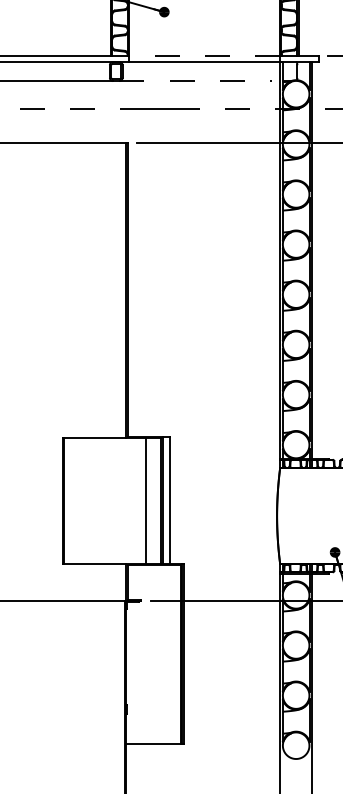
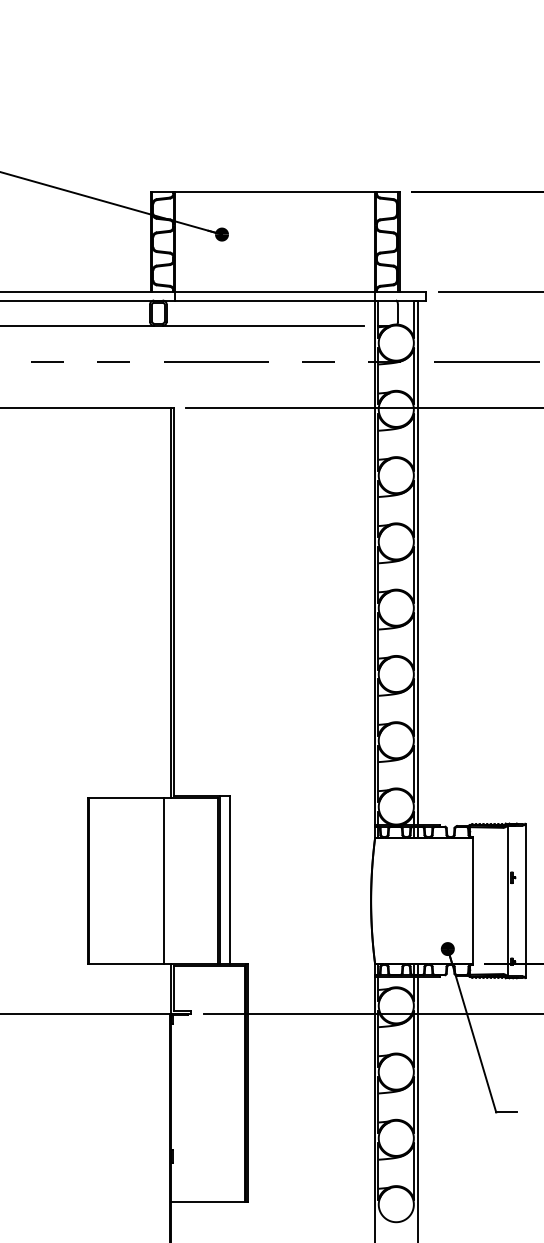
line: (204, 55) -> (275, 292), dashed -> solid
line: (195, 80) -> (263, 325), dashed -> solid
line: (145, 500) -> (163, 880), moved

